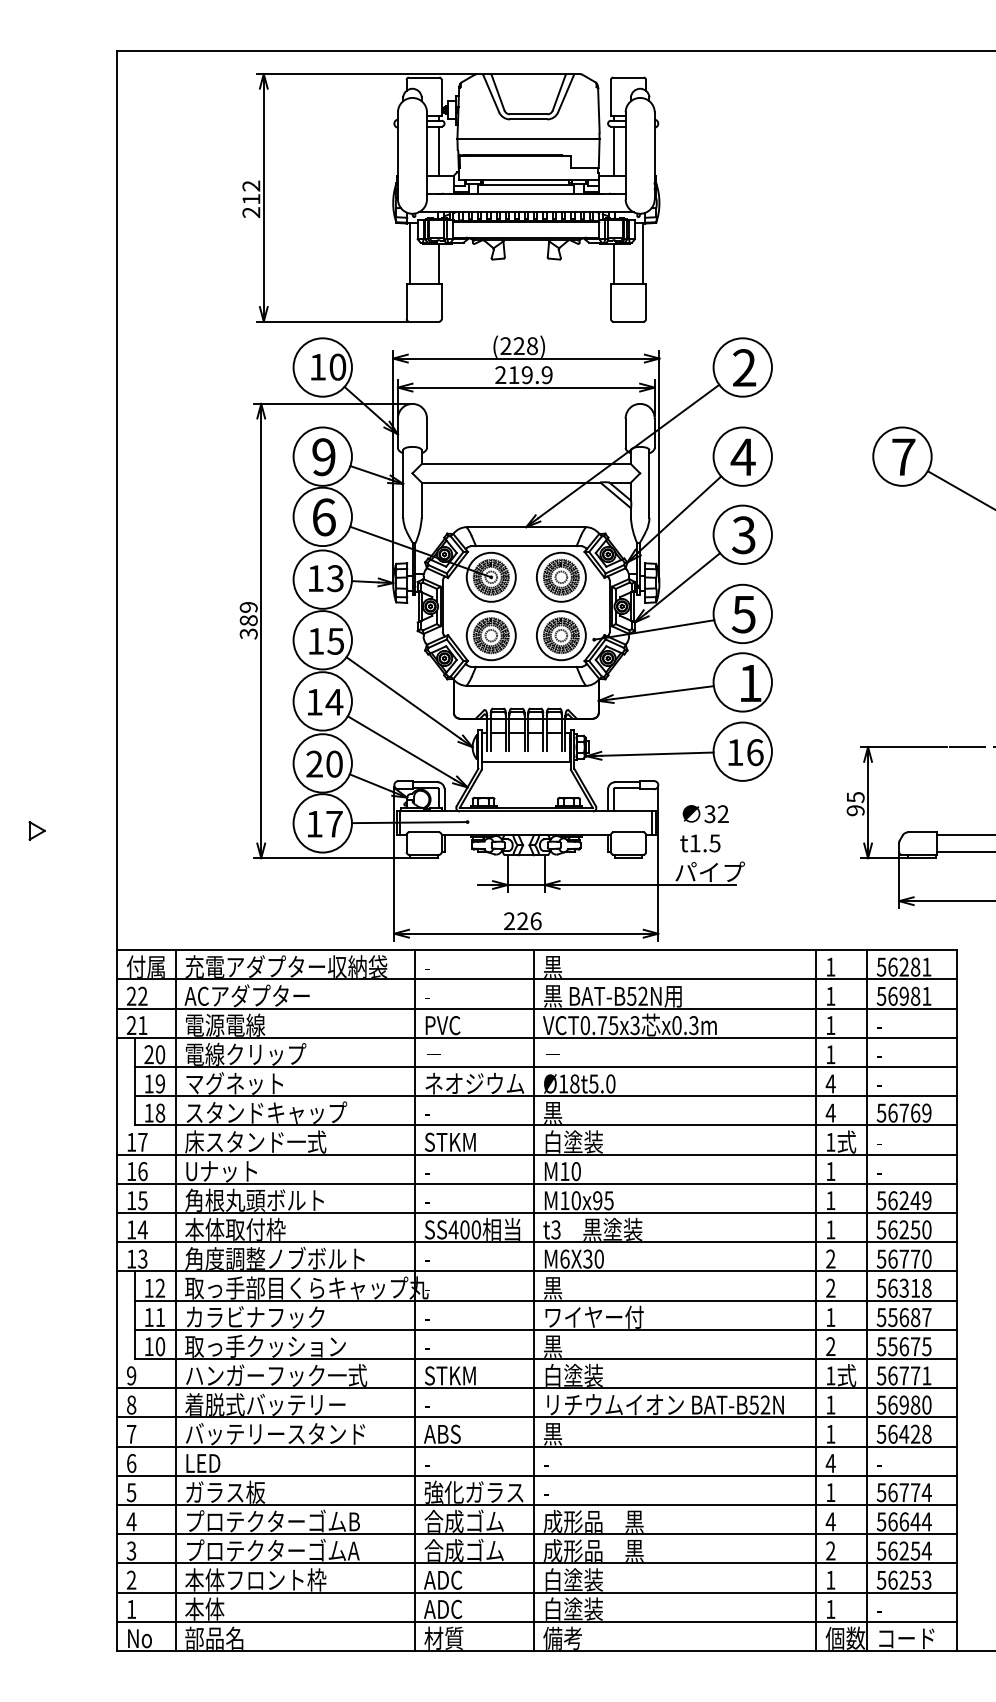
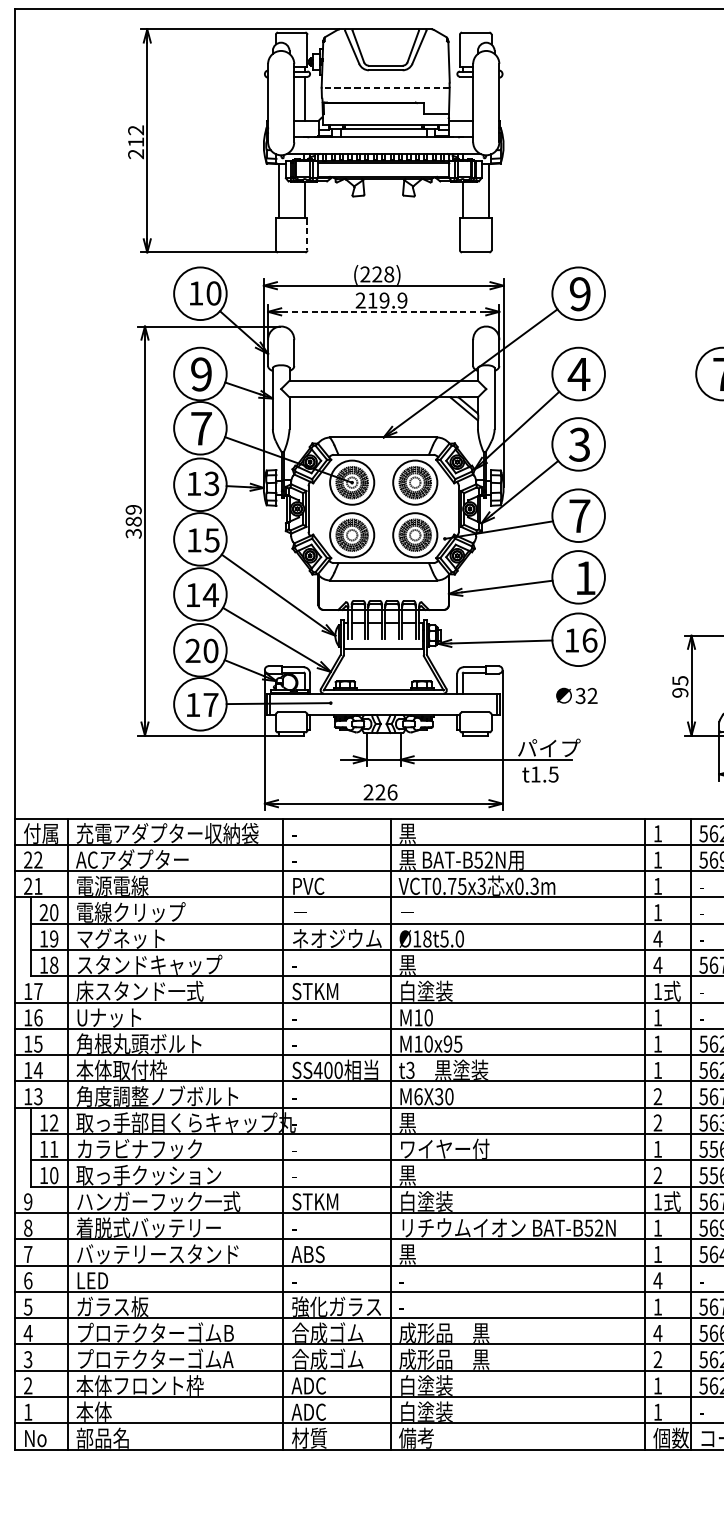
line: (528, 138) -> (385, 87), solid -> dashed
line: (613, 151) -> (462, 99), removed
line: (441, 301) -> (307, 234), solid -> dashed
text: (744, 367) -> (580, 293), 2 -> 9
line: (526, 387) -> (383, 311), solid -> dashed
text: (323, 517) -> (201, 428), 6 -> 7
text: (743, 614) -> (579, 516), 5 -> 7
text: (705, 814) -> (576, 696), moved
text: (700, 843) -> (540, 774), moved

